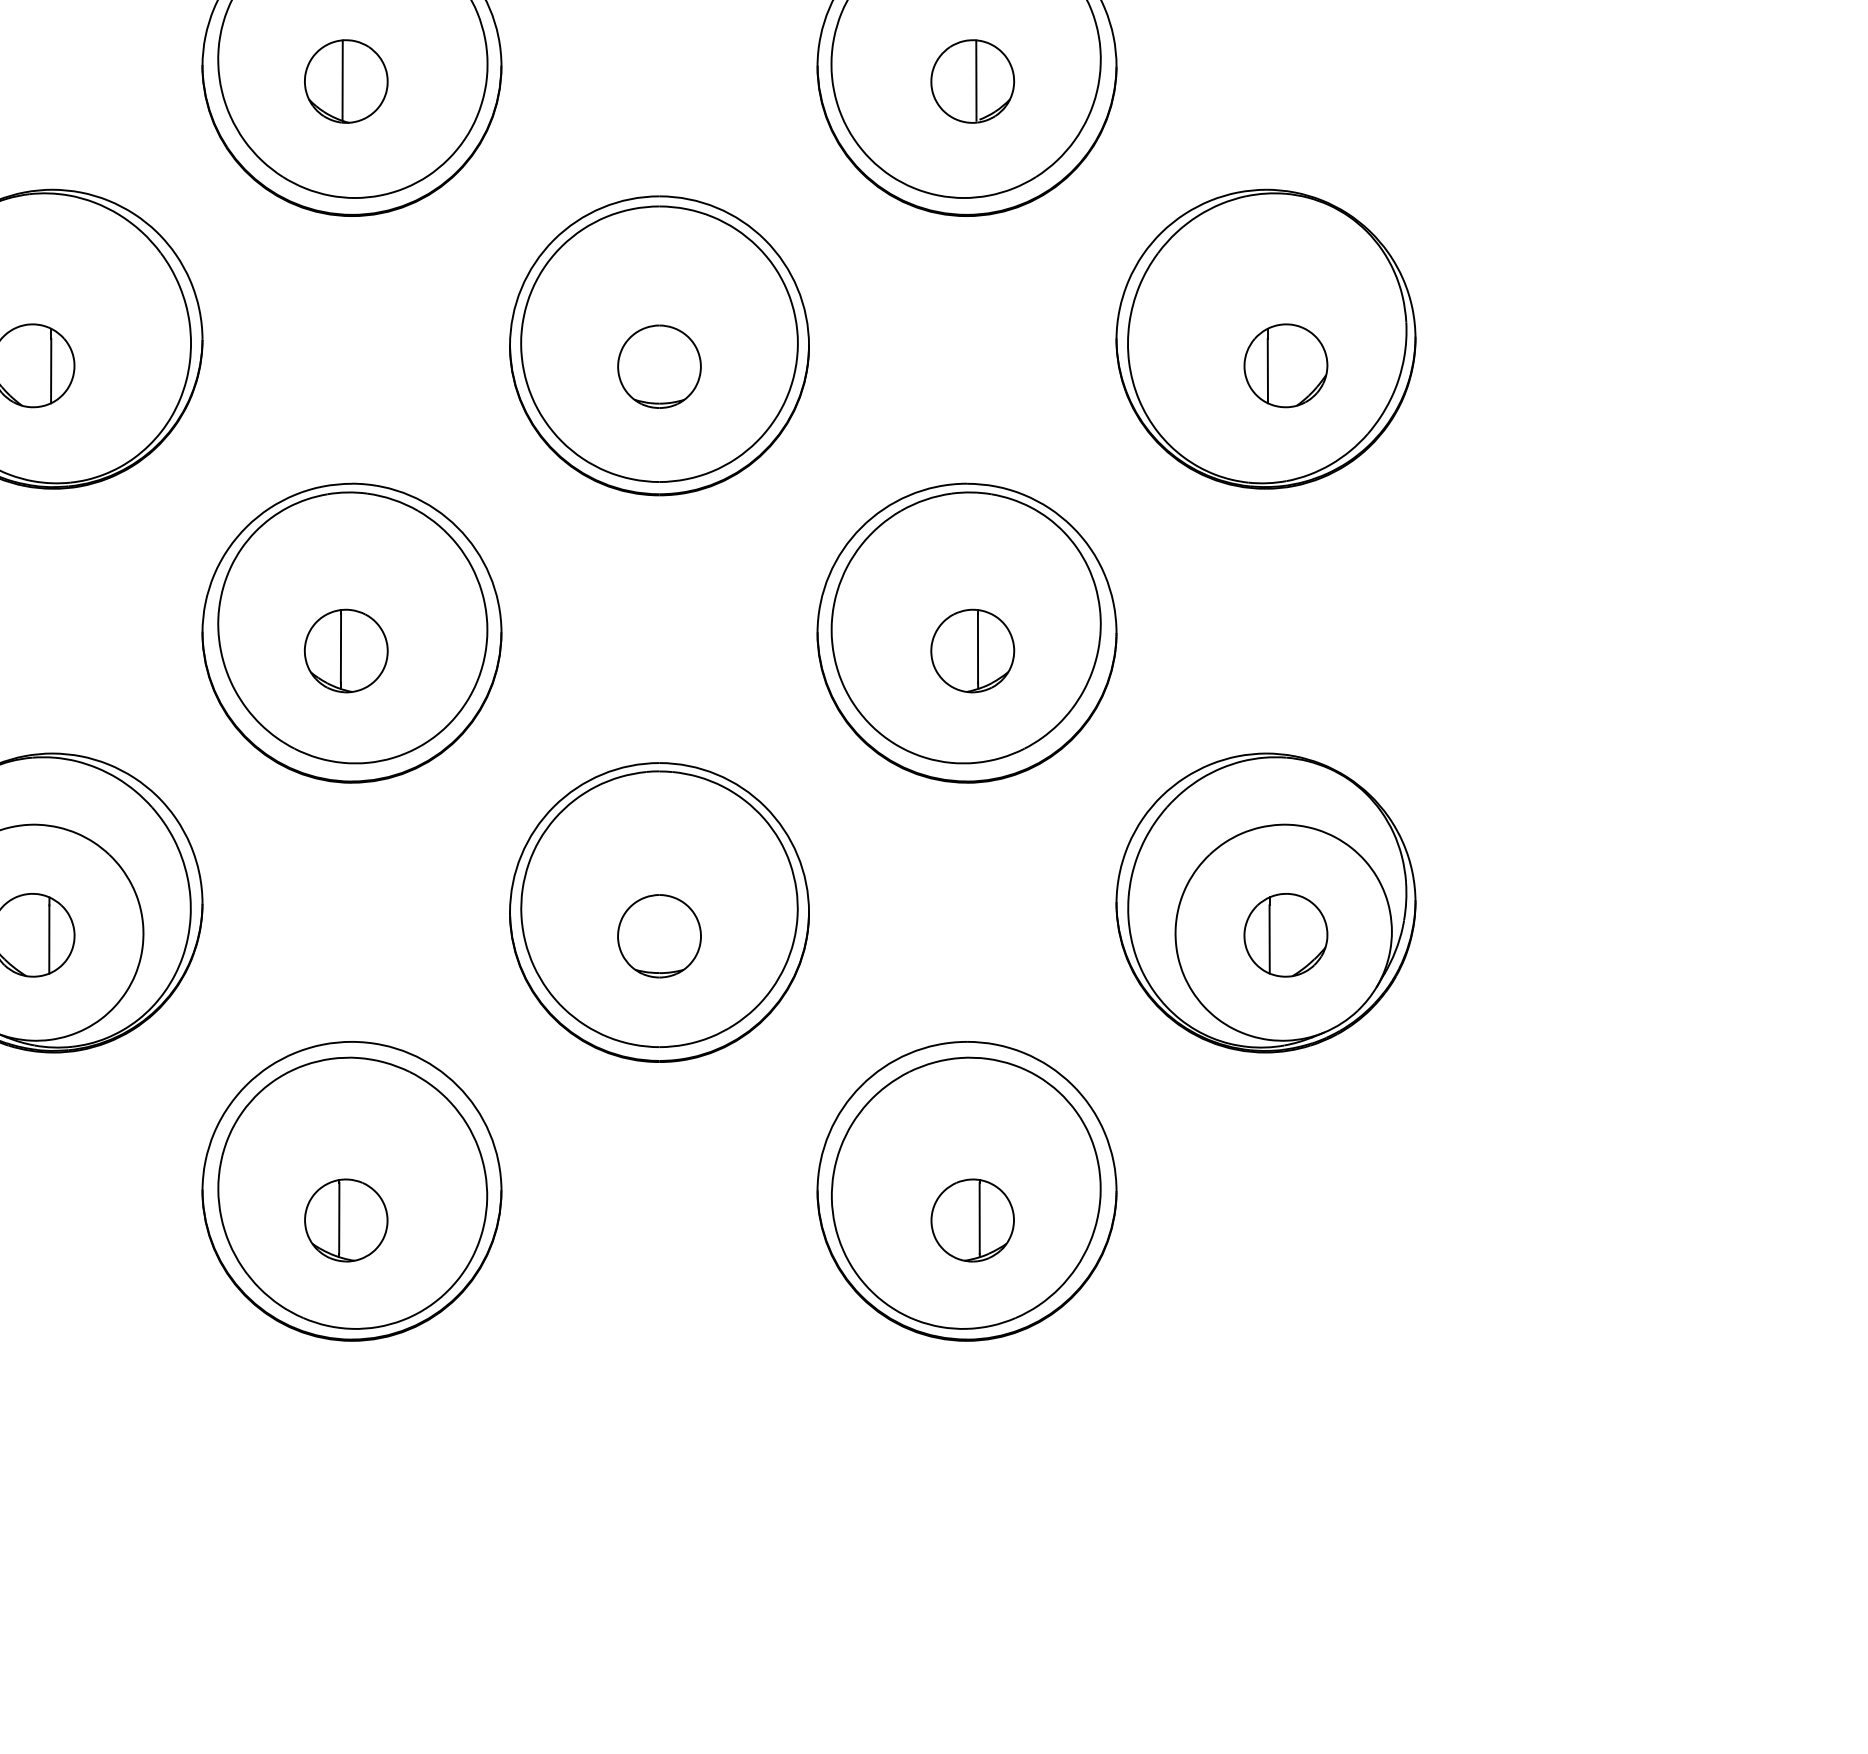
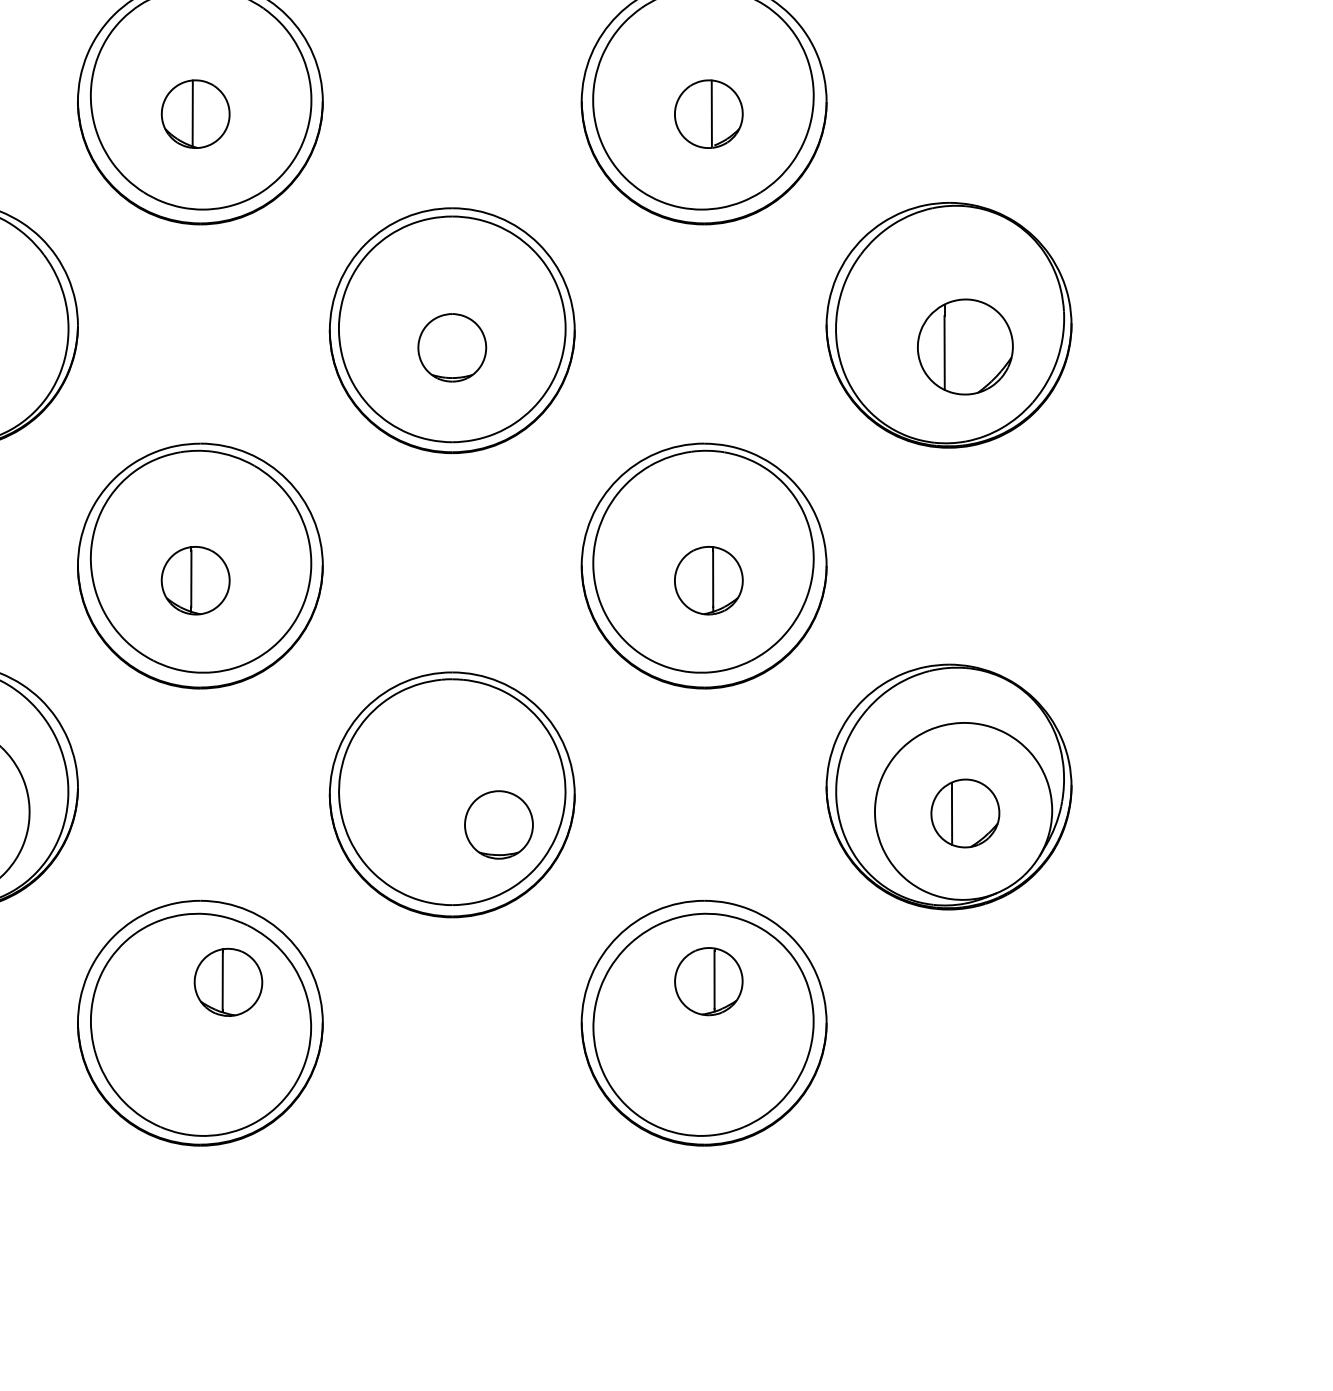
part: (1285, 365) -> (965, 346), size x1.4
part: (659, 936) -> (498, 825), moved
part: (346, 1220) -> (228, 982), moved
part: (972, 1220) -> (708, 981), moved

